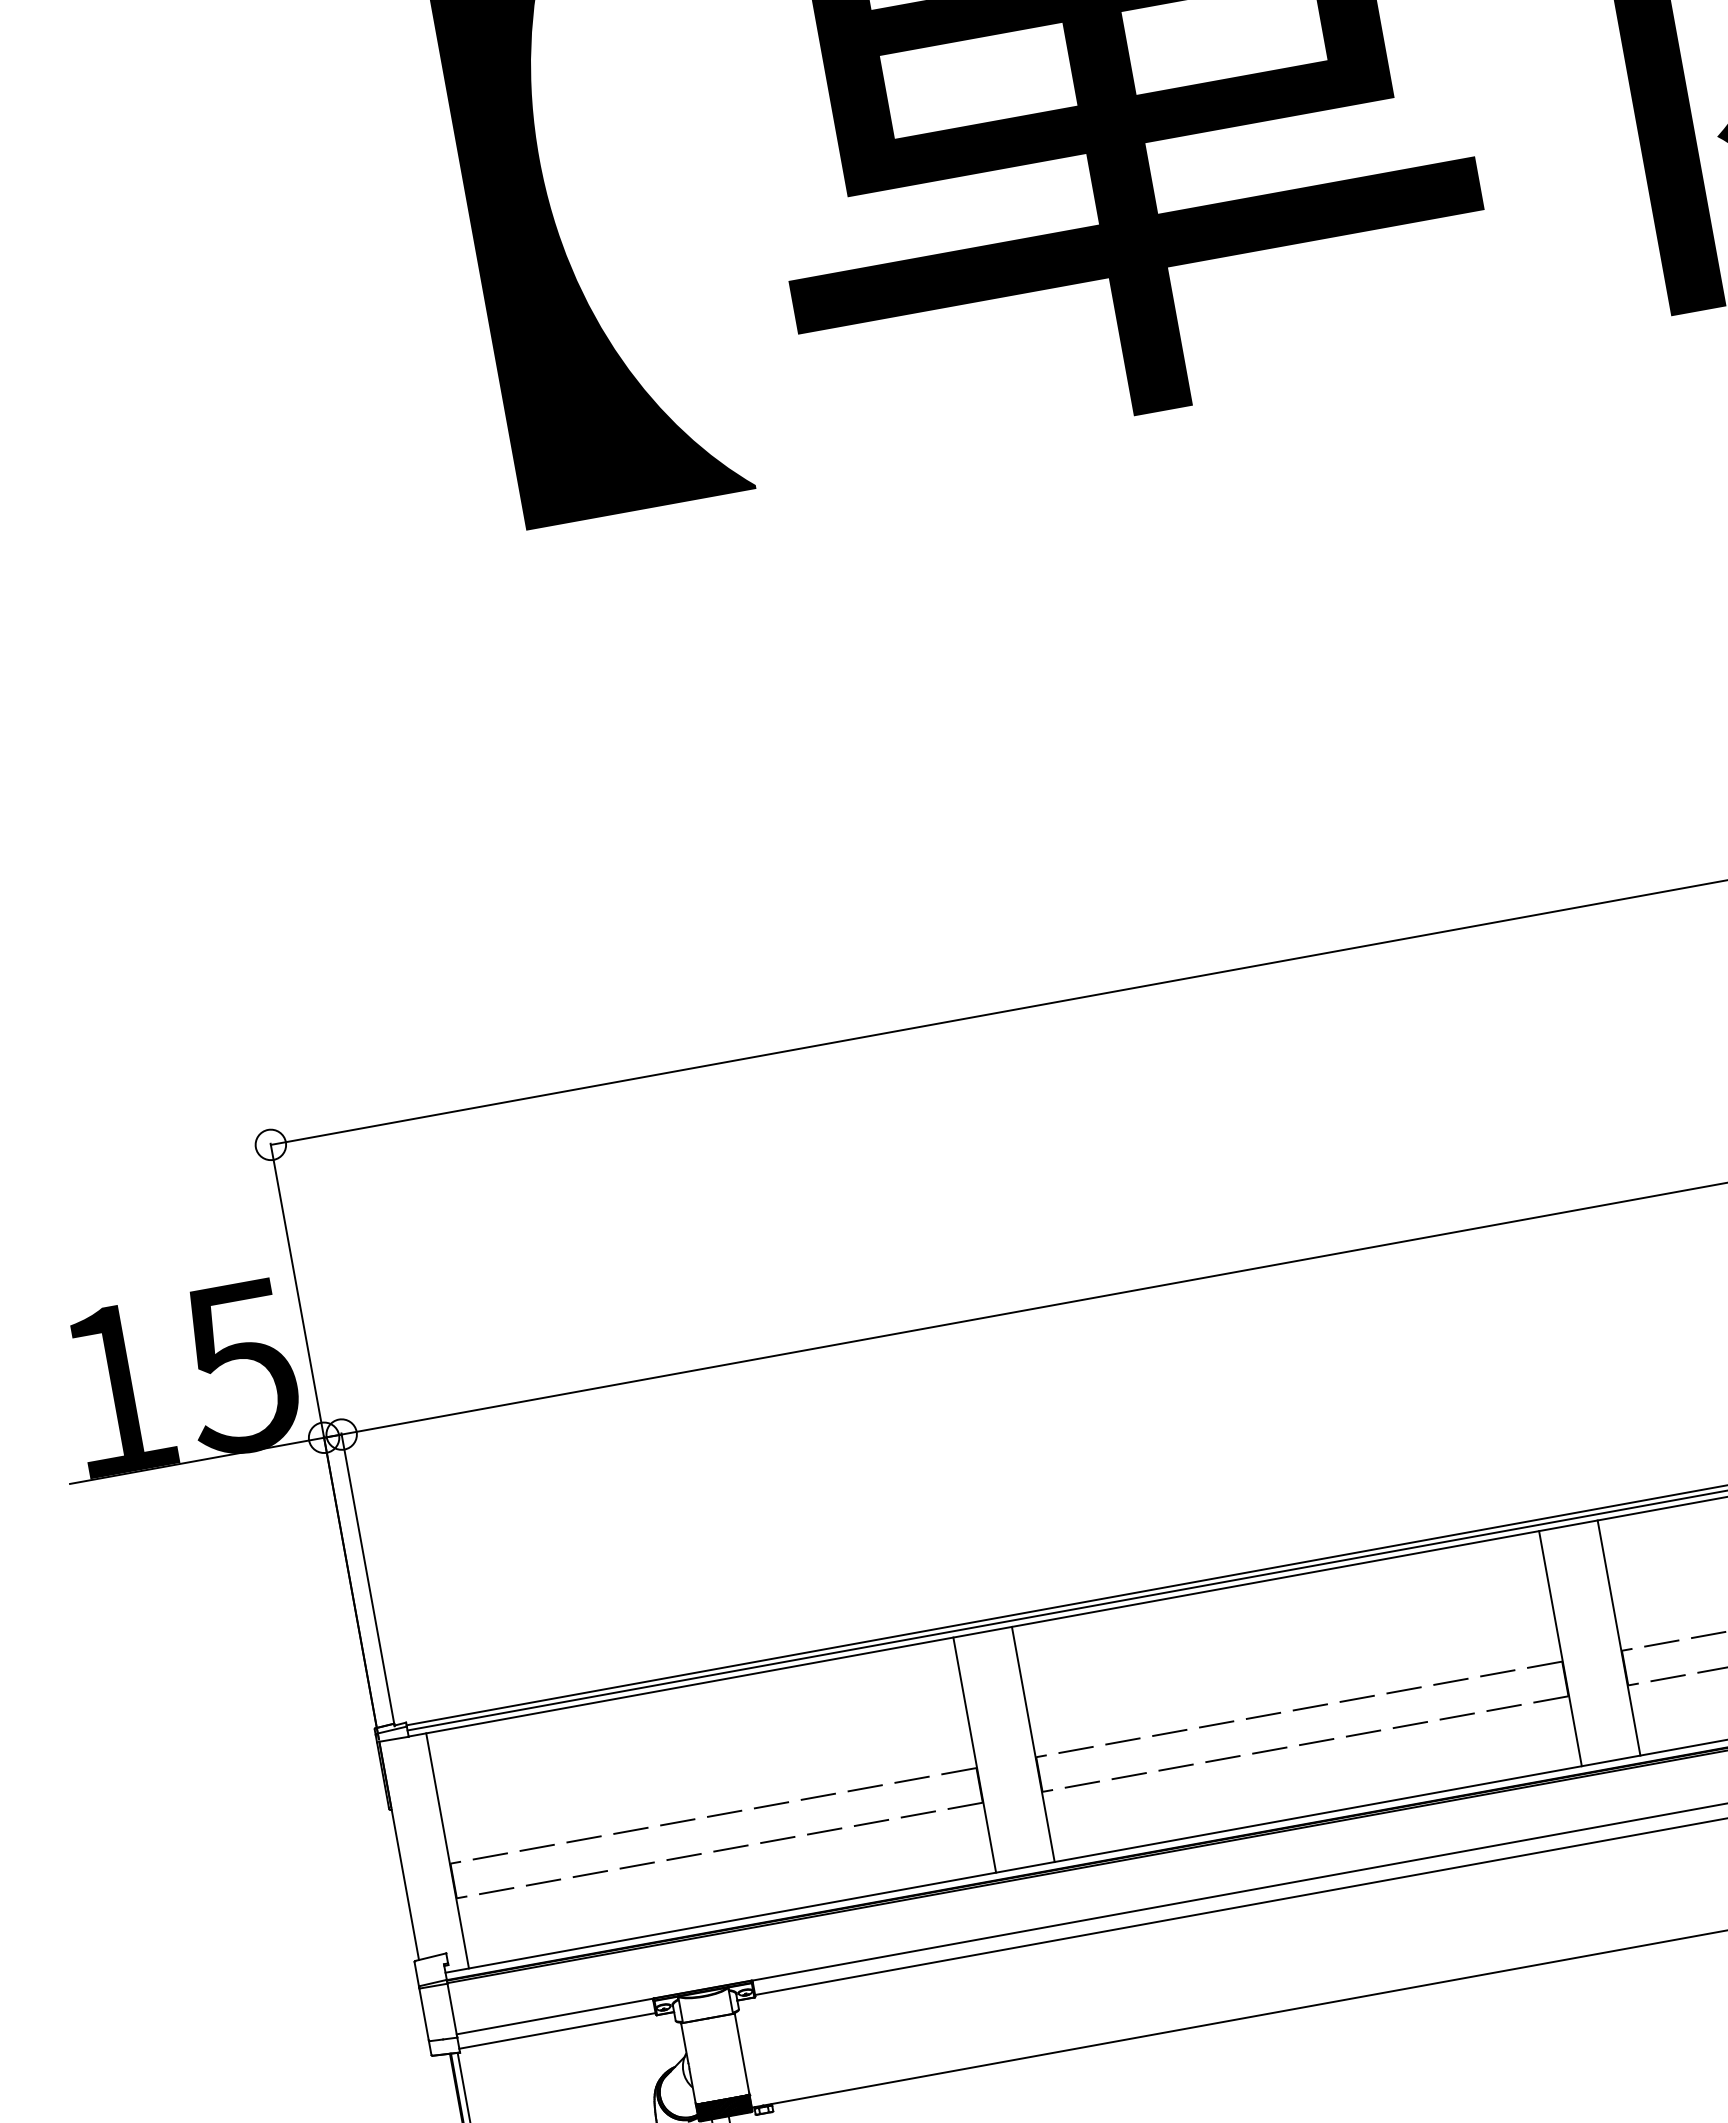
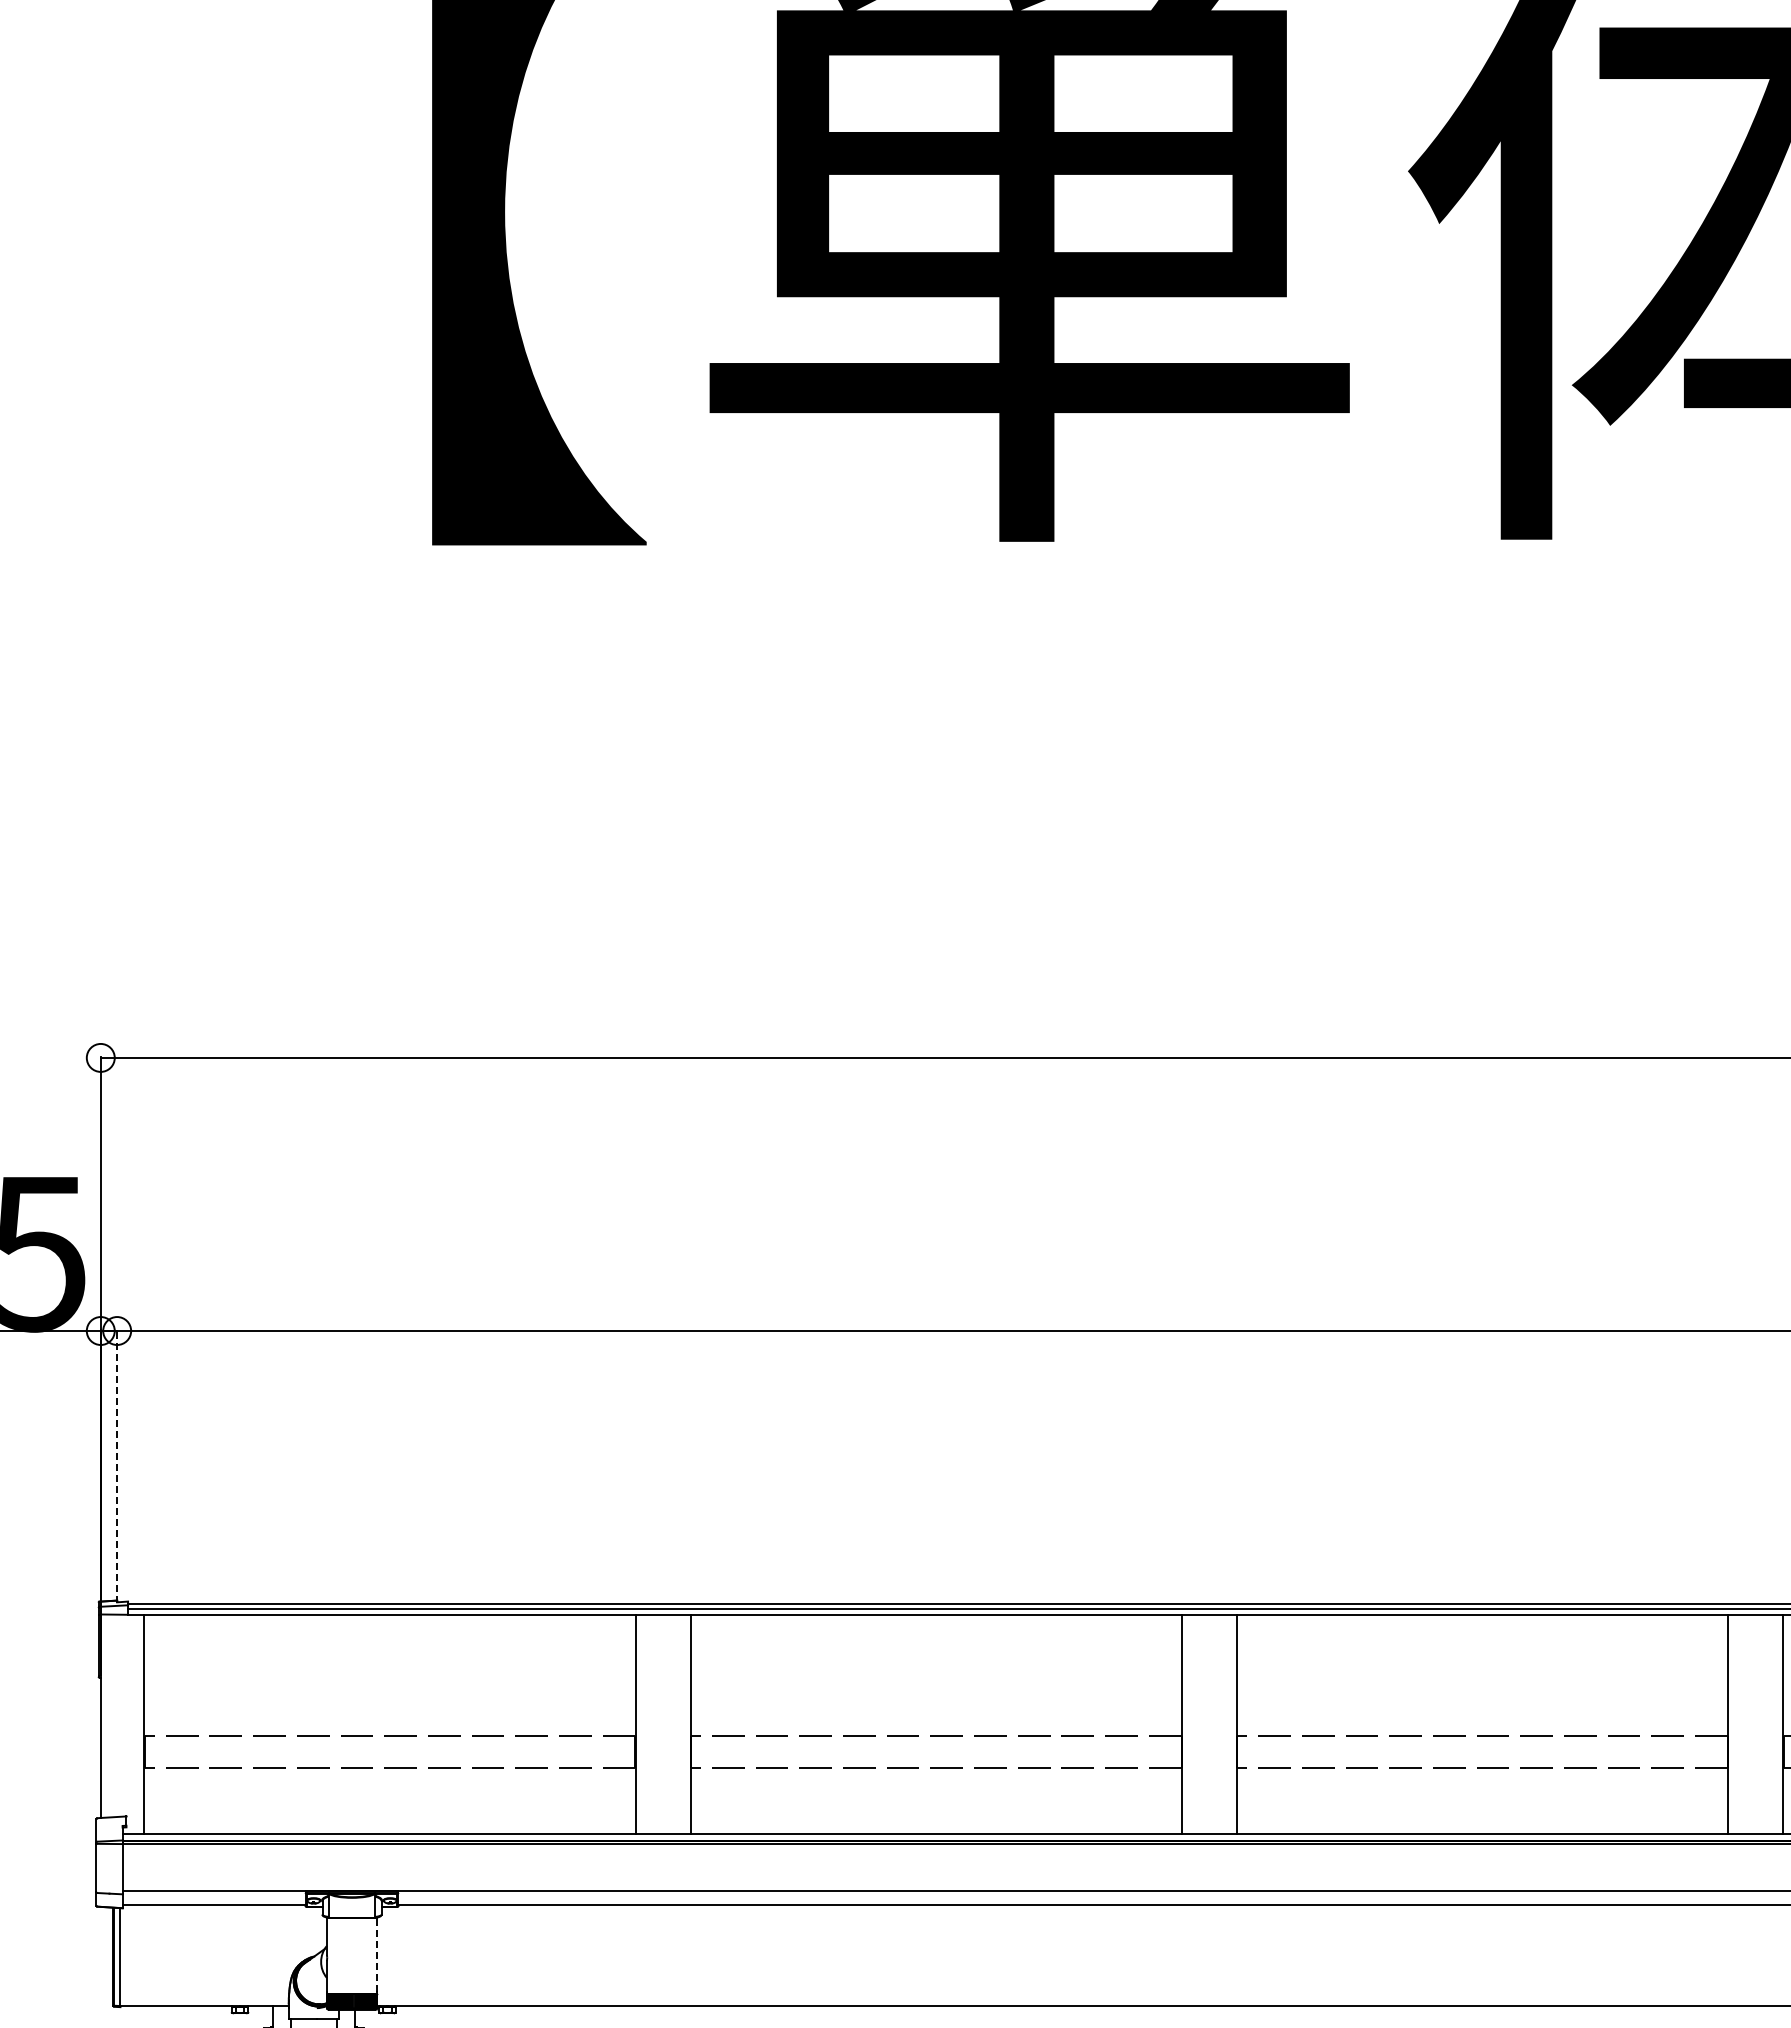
line: (368, 1579) -> (117, 1466), solid -> dashed
line: (742, 2052) -> (377, 1954), solid -> dashed

